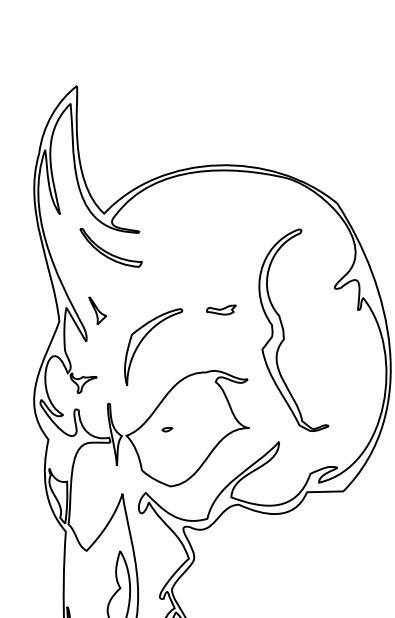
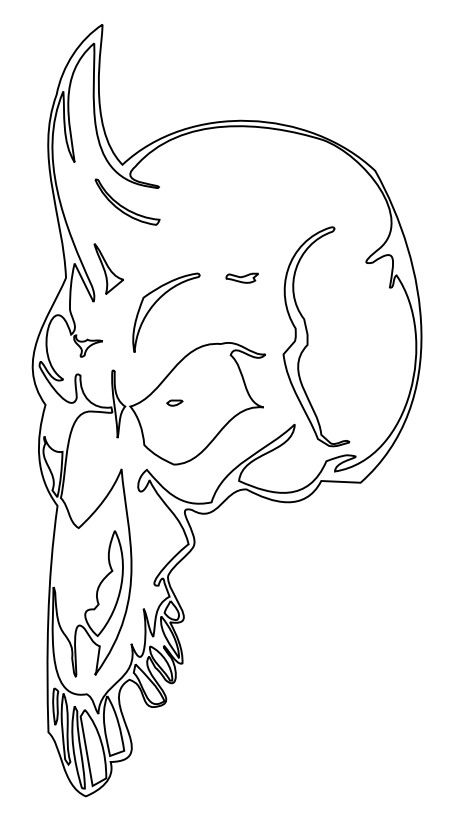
part: (97, 310) -> (108, 268), size x1.67
part: (284, 331) -> (308, 336), moved
part: (167, 429) -> (174, 402), size x1.43

